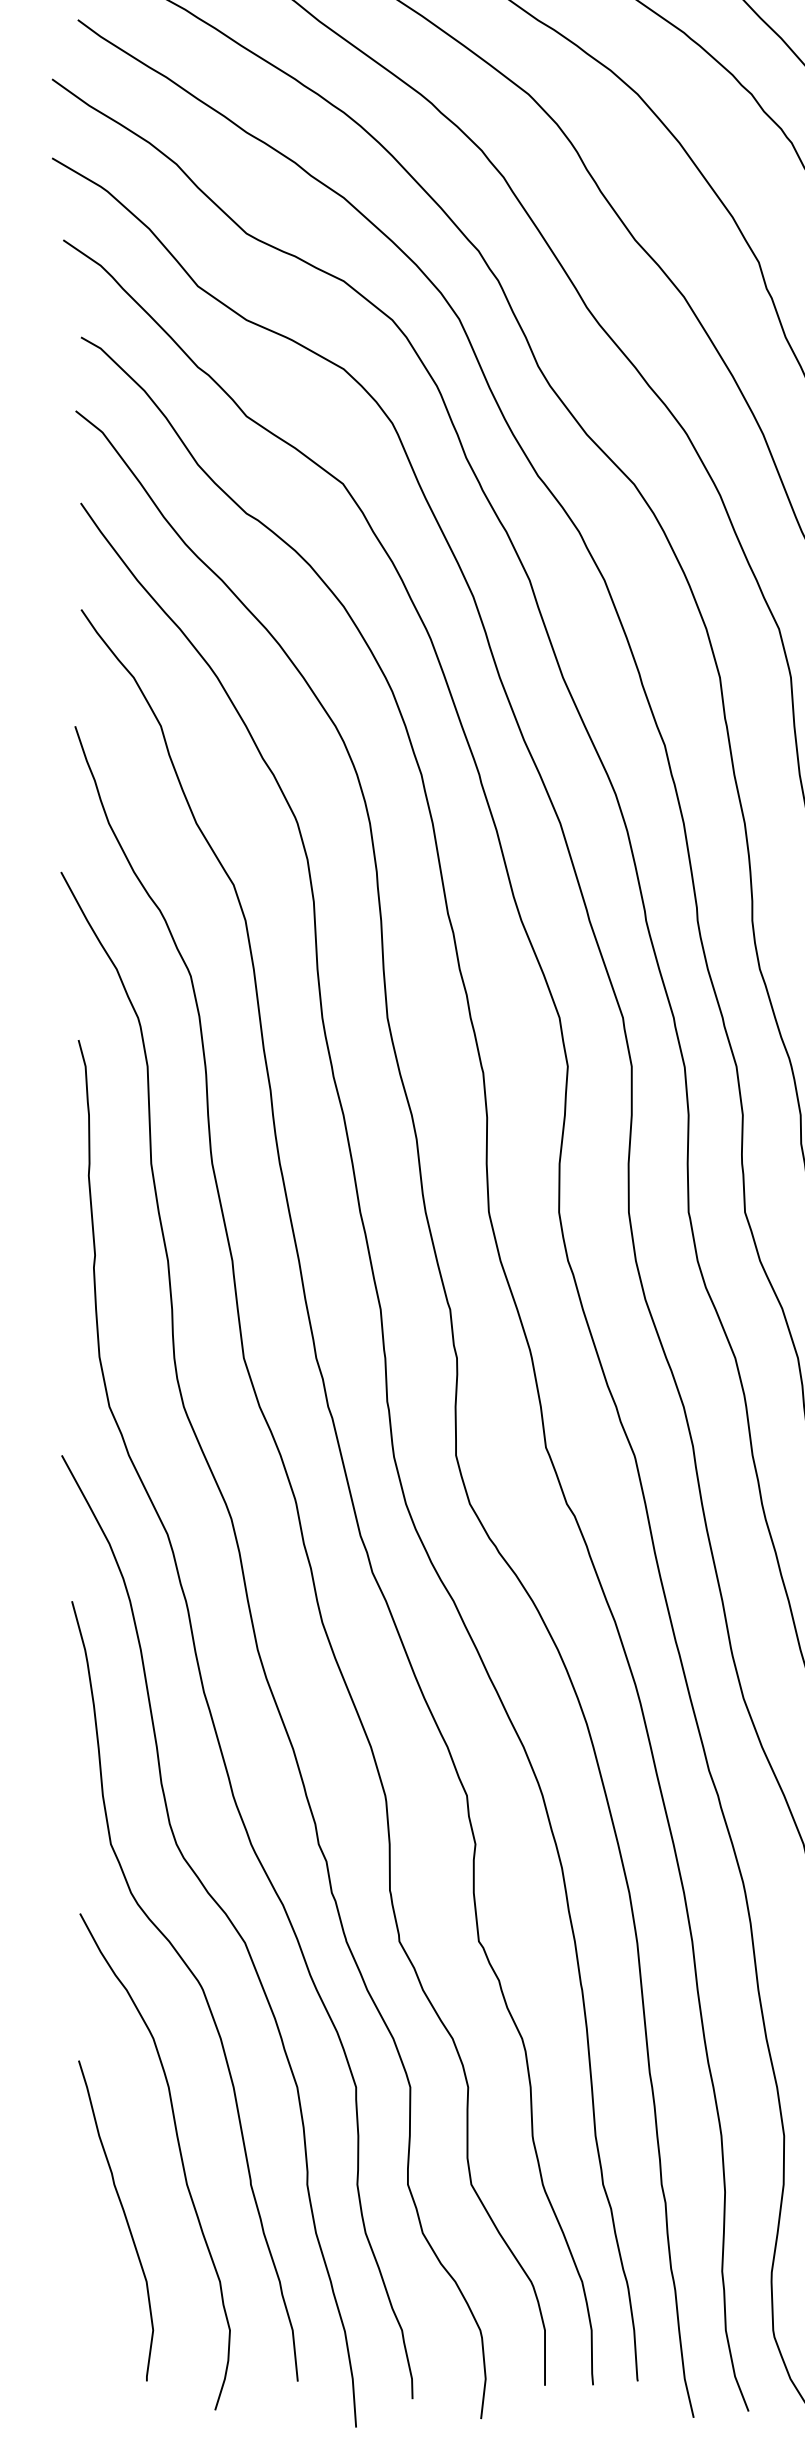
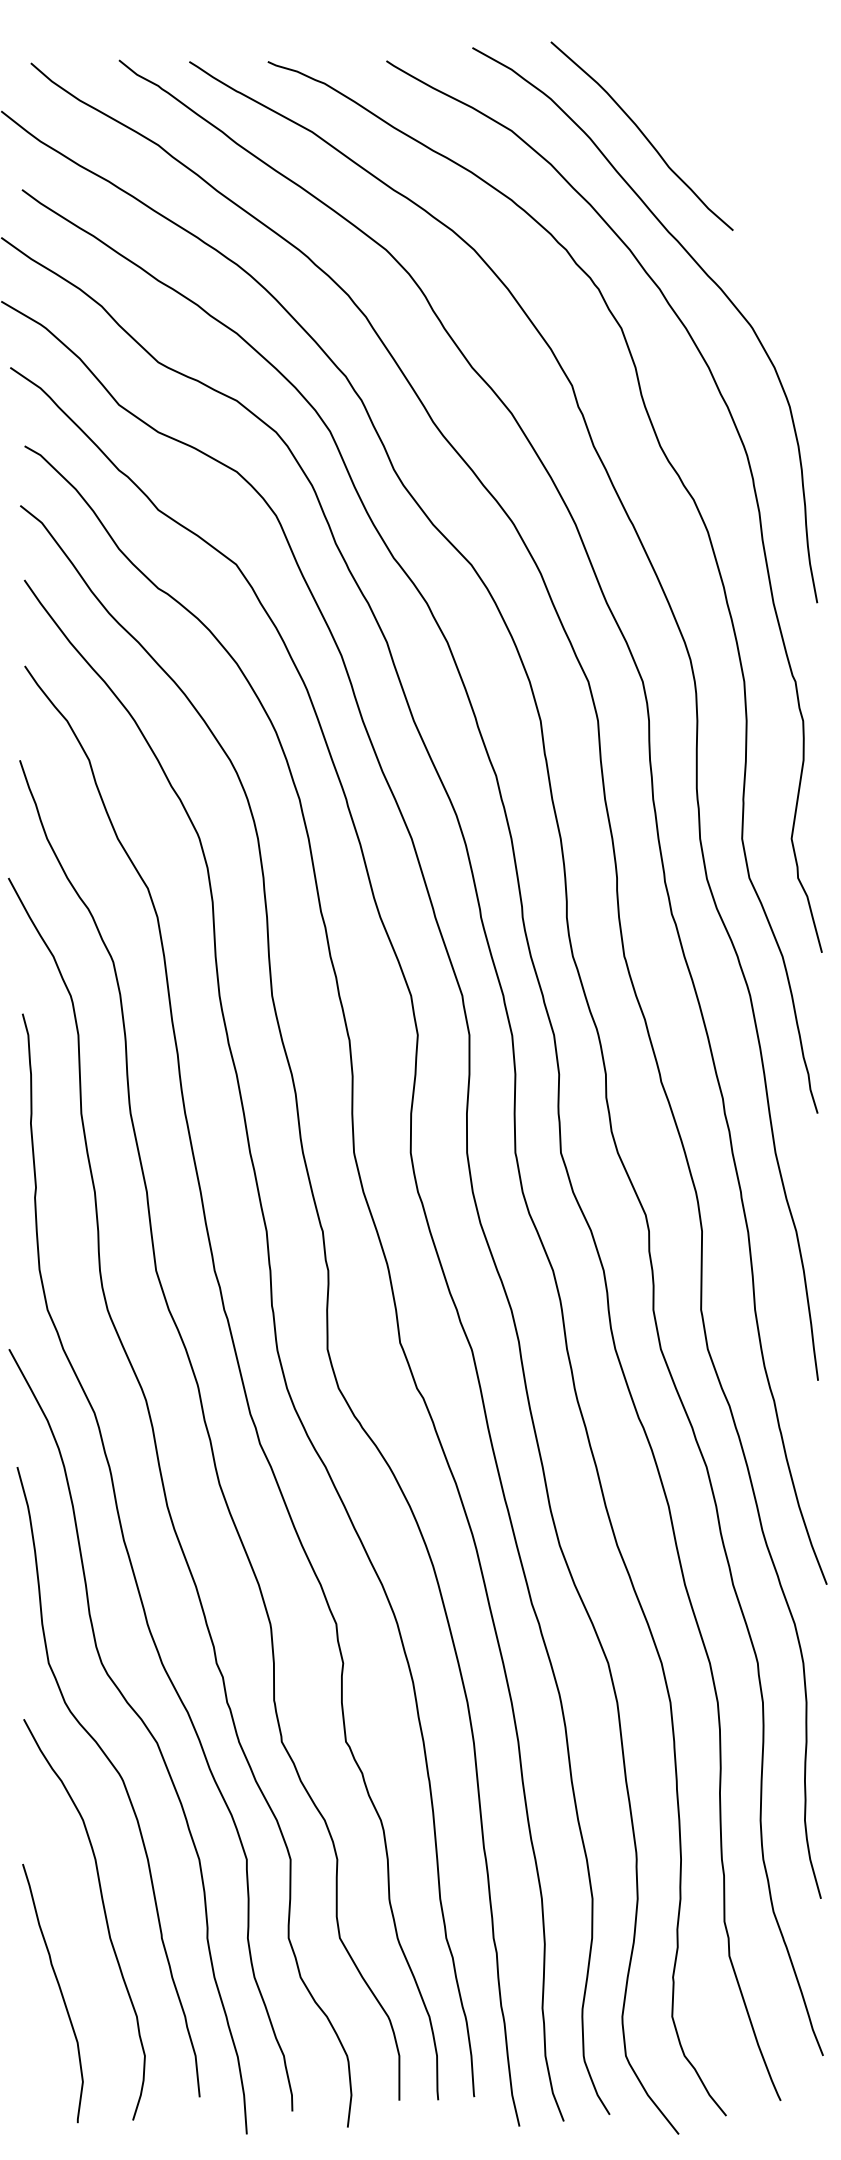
curve: (124, 2217) -> (59, 1990), moved

